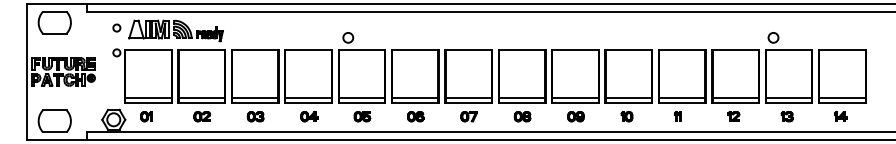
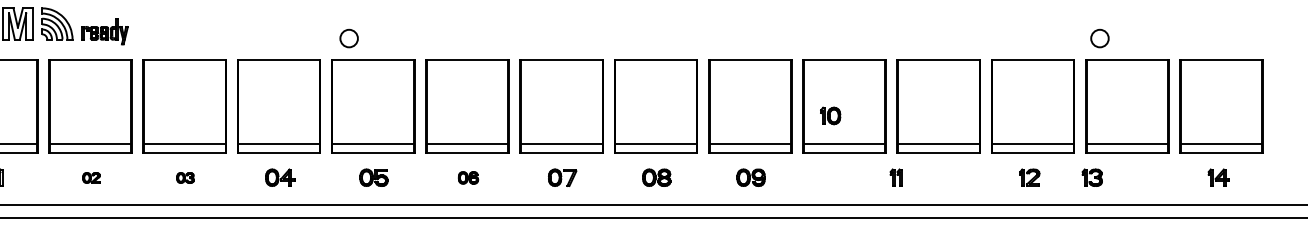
part: (202, 116) -> (91, 177), size x0.6
part: (255, 116) -> (185, 177), size x0.6
part: (415, 116) -> (467, 177), size x0.7
part: (626, 116) -> (829, 115), moved
part: (677, 116) -> (895, 177), moved
part: (786, 116) -> (1091, 177), moved

